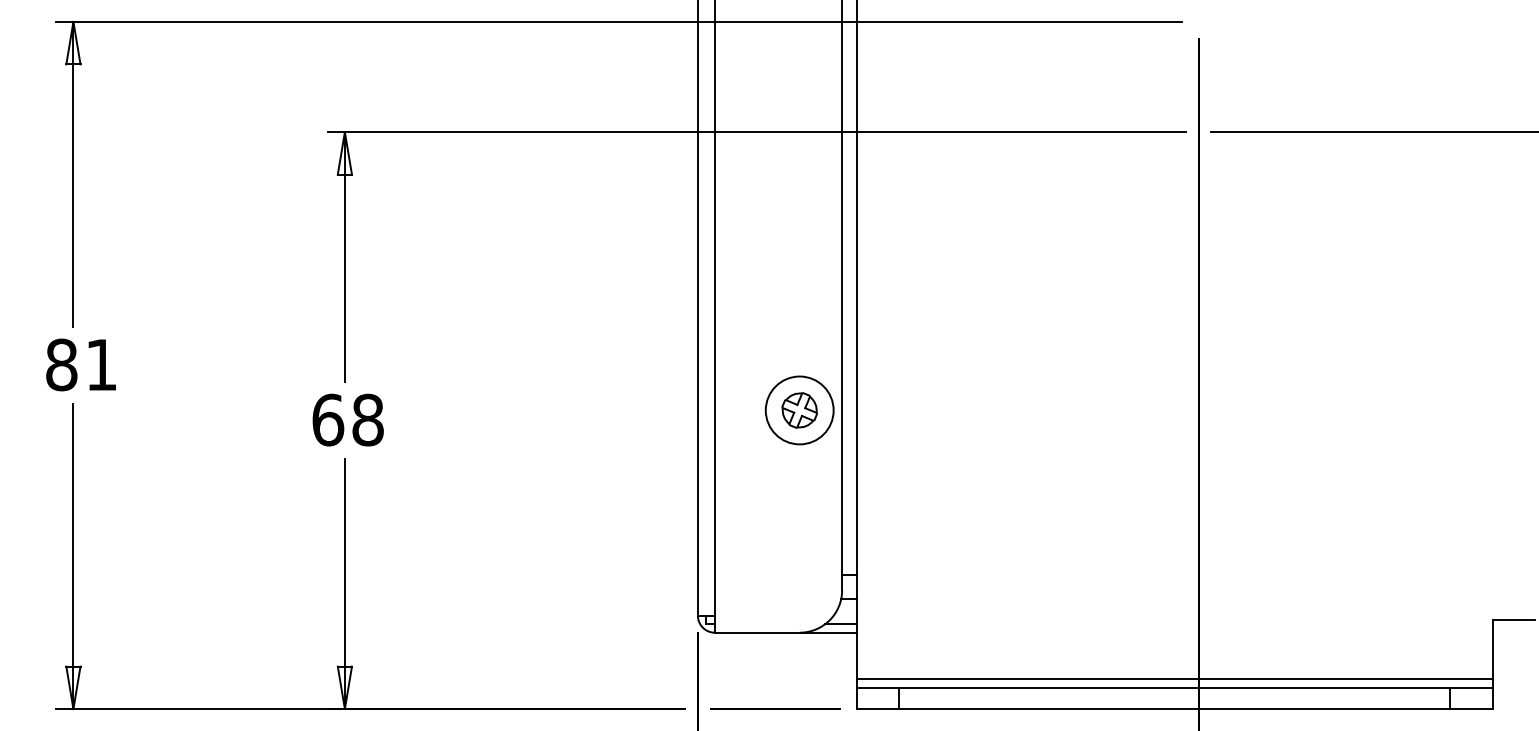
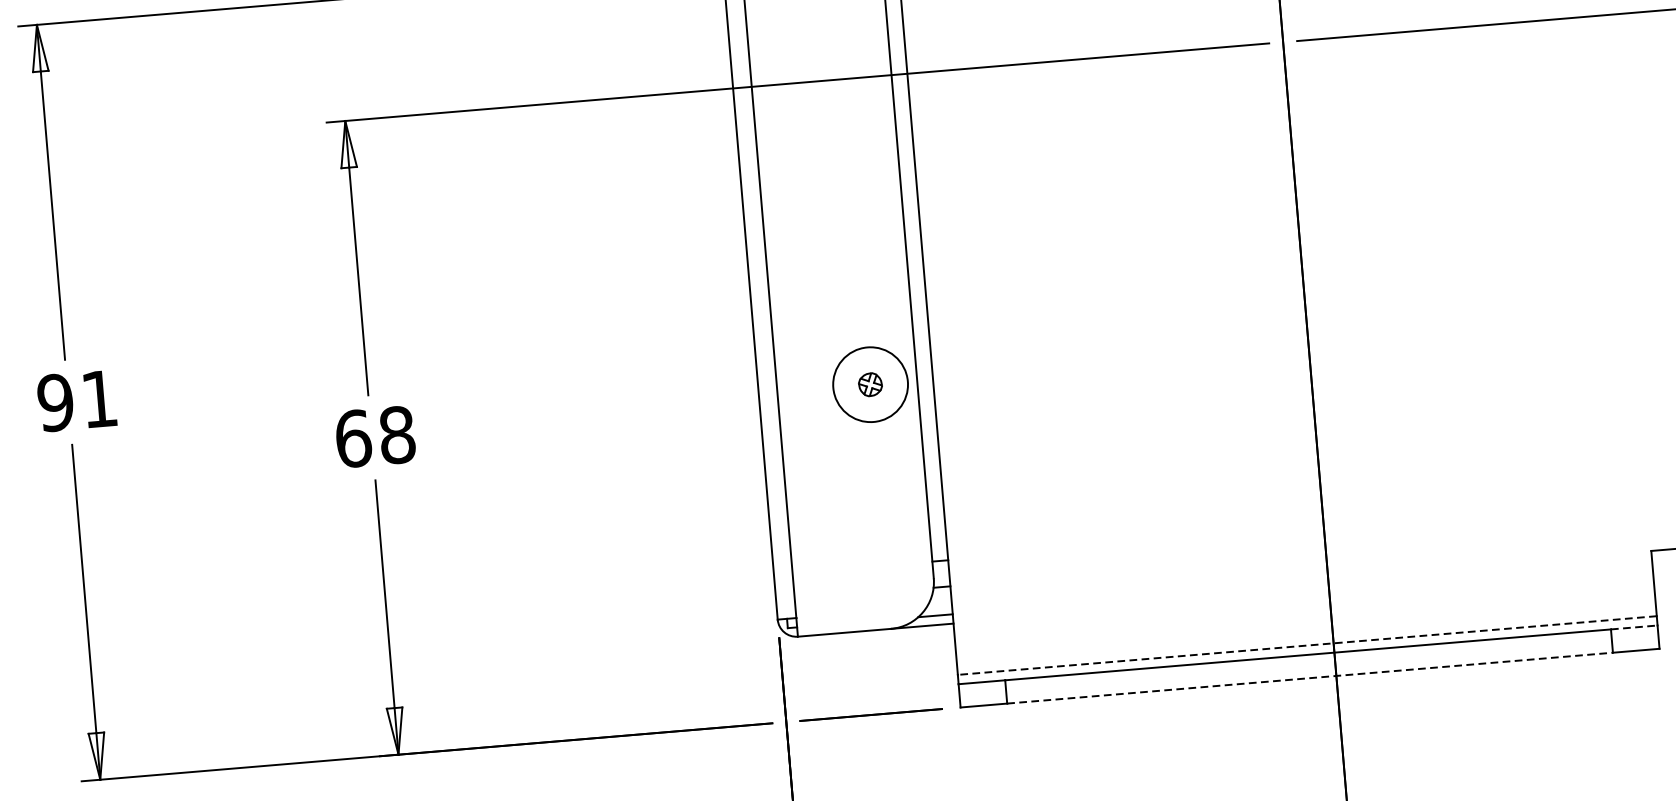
text: (61, 364) -> (55, 402), 81 -> 91
part: (799, 410) -> (870, 384), size x0.6
line: (1174, 679) -> (1307, 645), solid -> dashed
line: (1472, 687) -> (1635, 626), solid -> dashed
line: (1174, 709) -> (1309, 678), solid -> dashed

